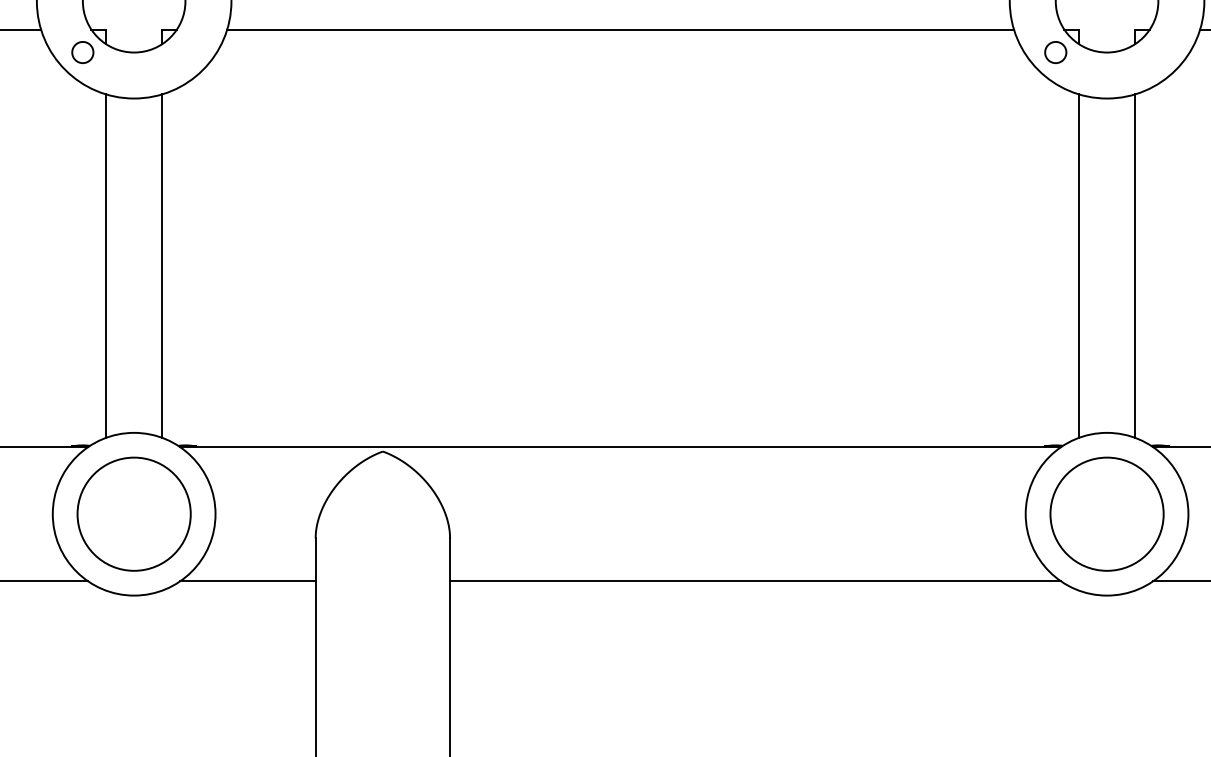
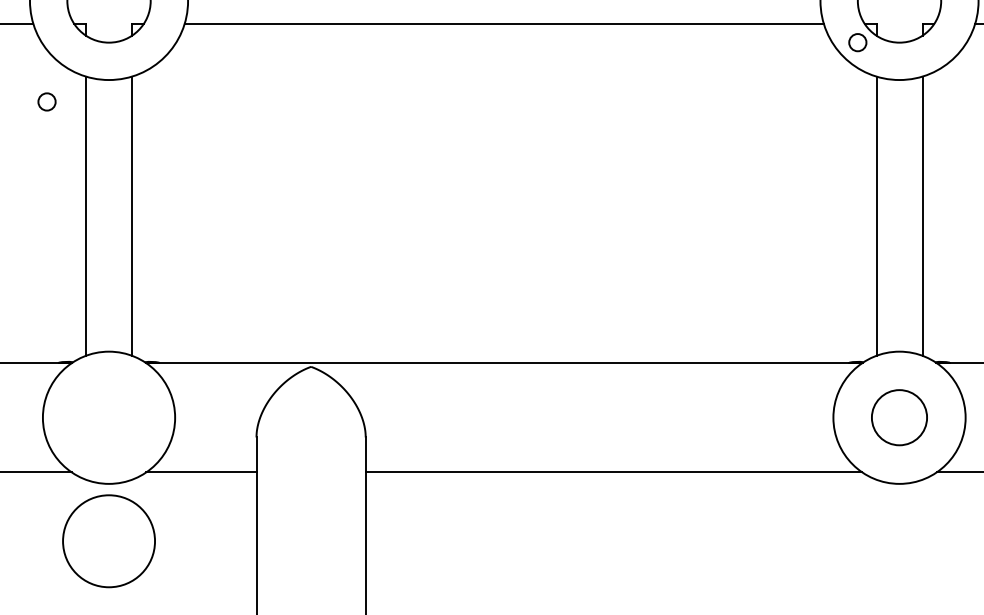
circle: (82, 52) -> (46, 101), moved
circle: (133, 513) -> (108, 540), moved
circle: (1106, 513) -> (899, 417), size x0.6

